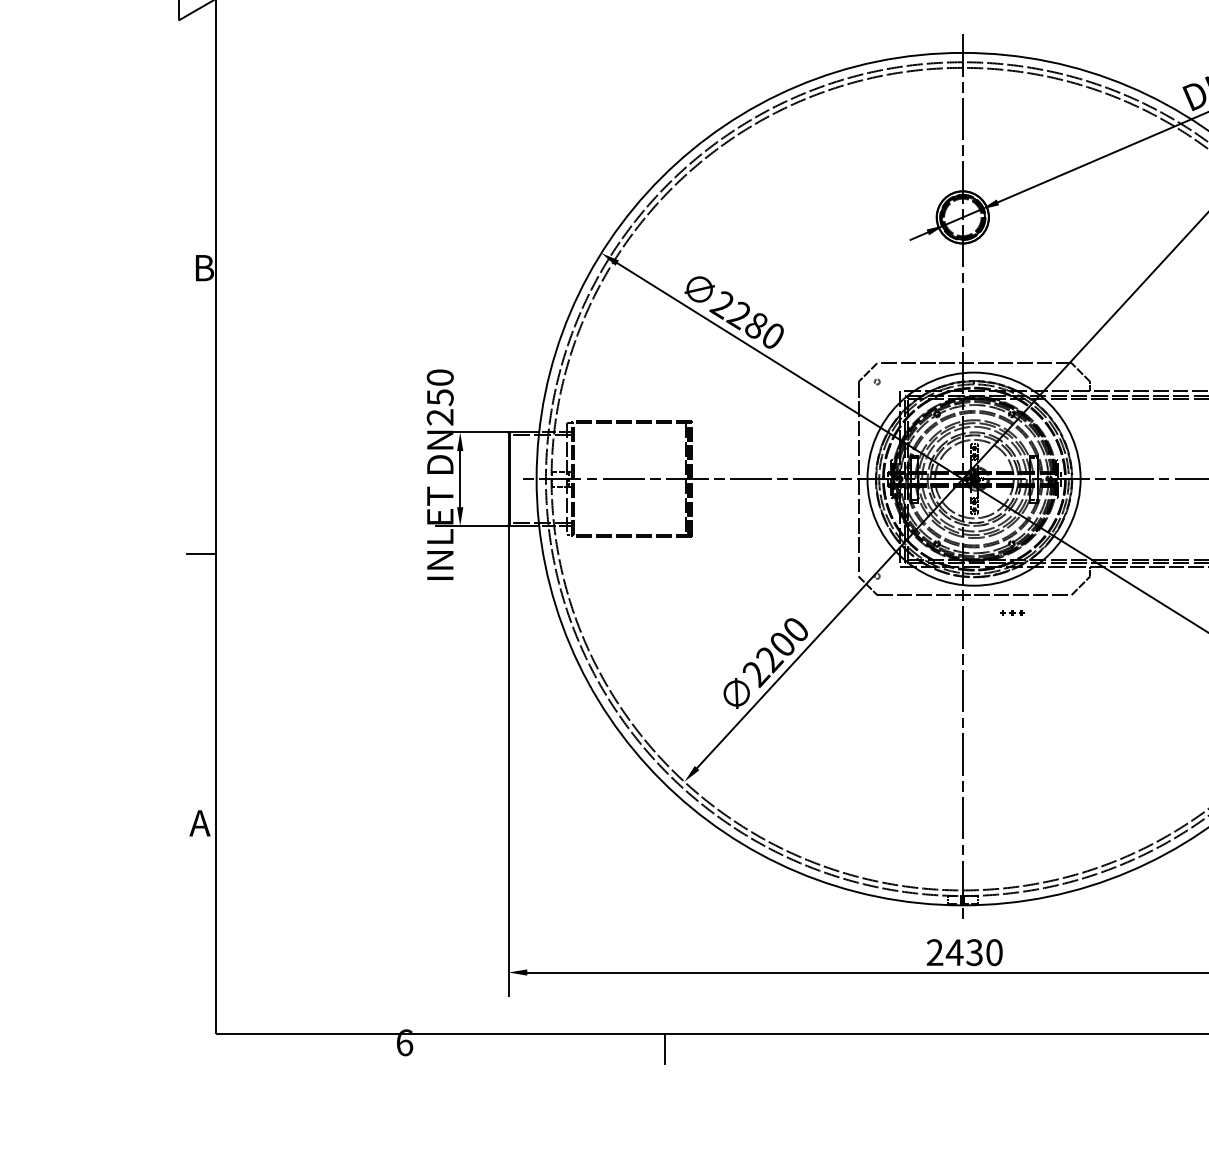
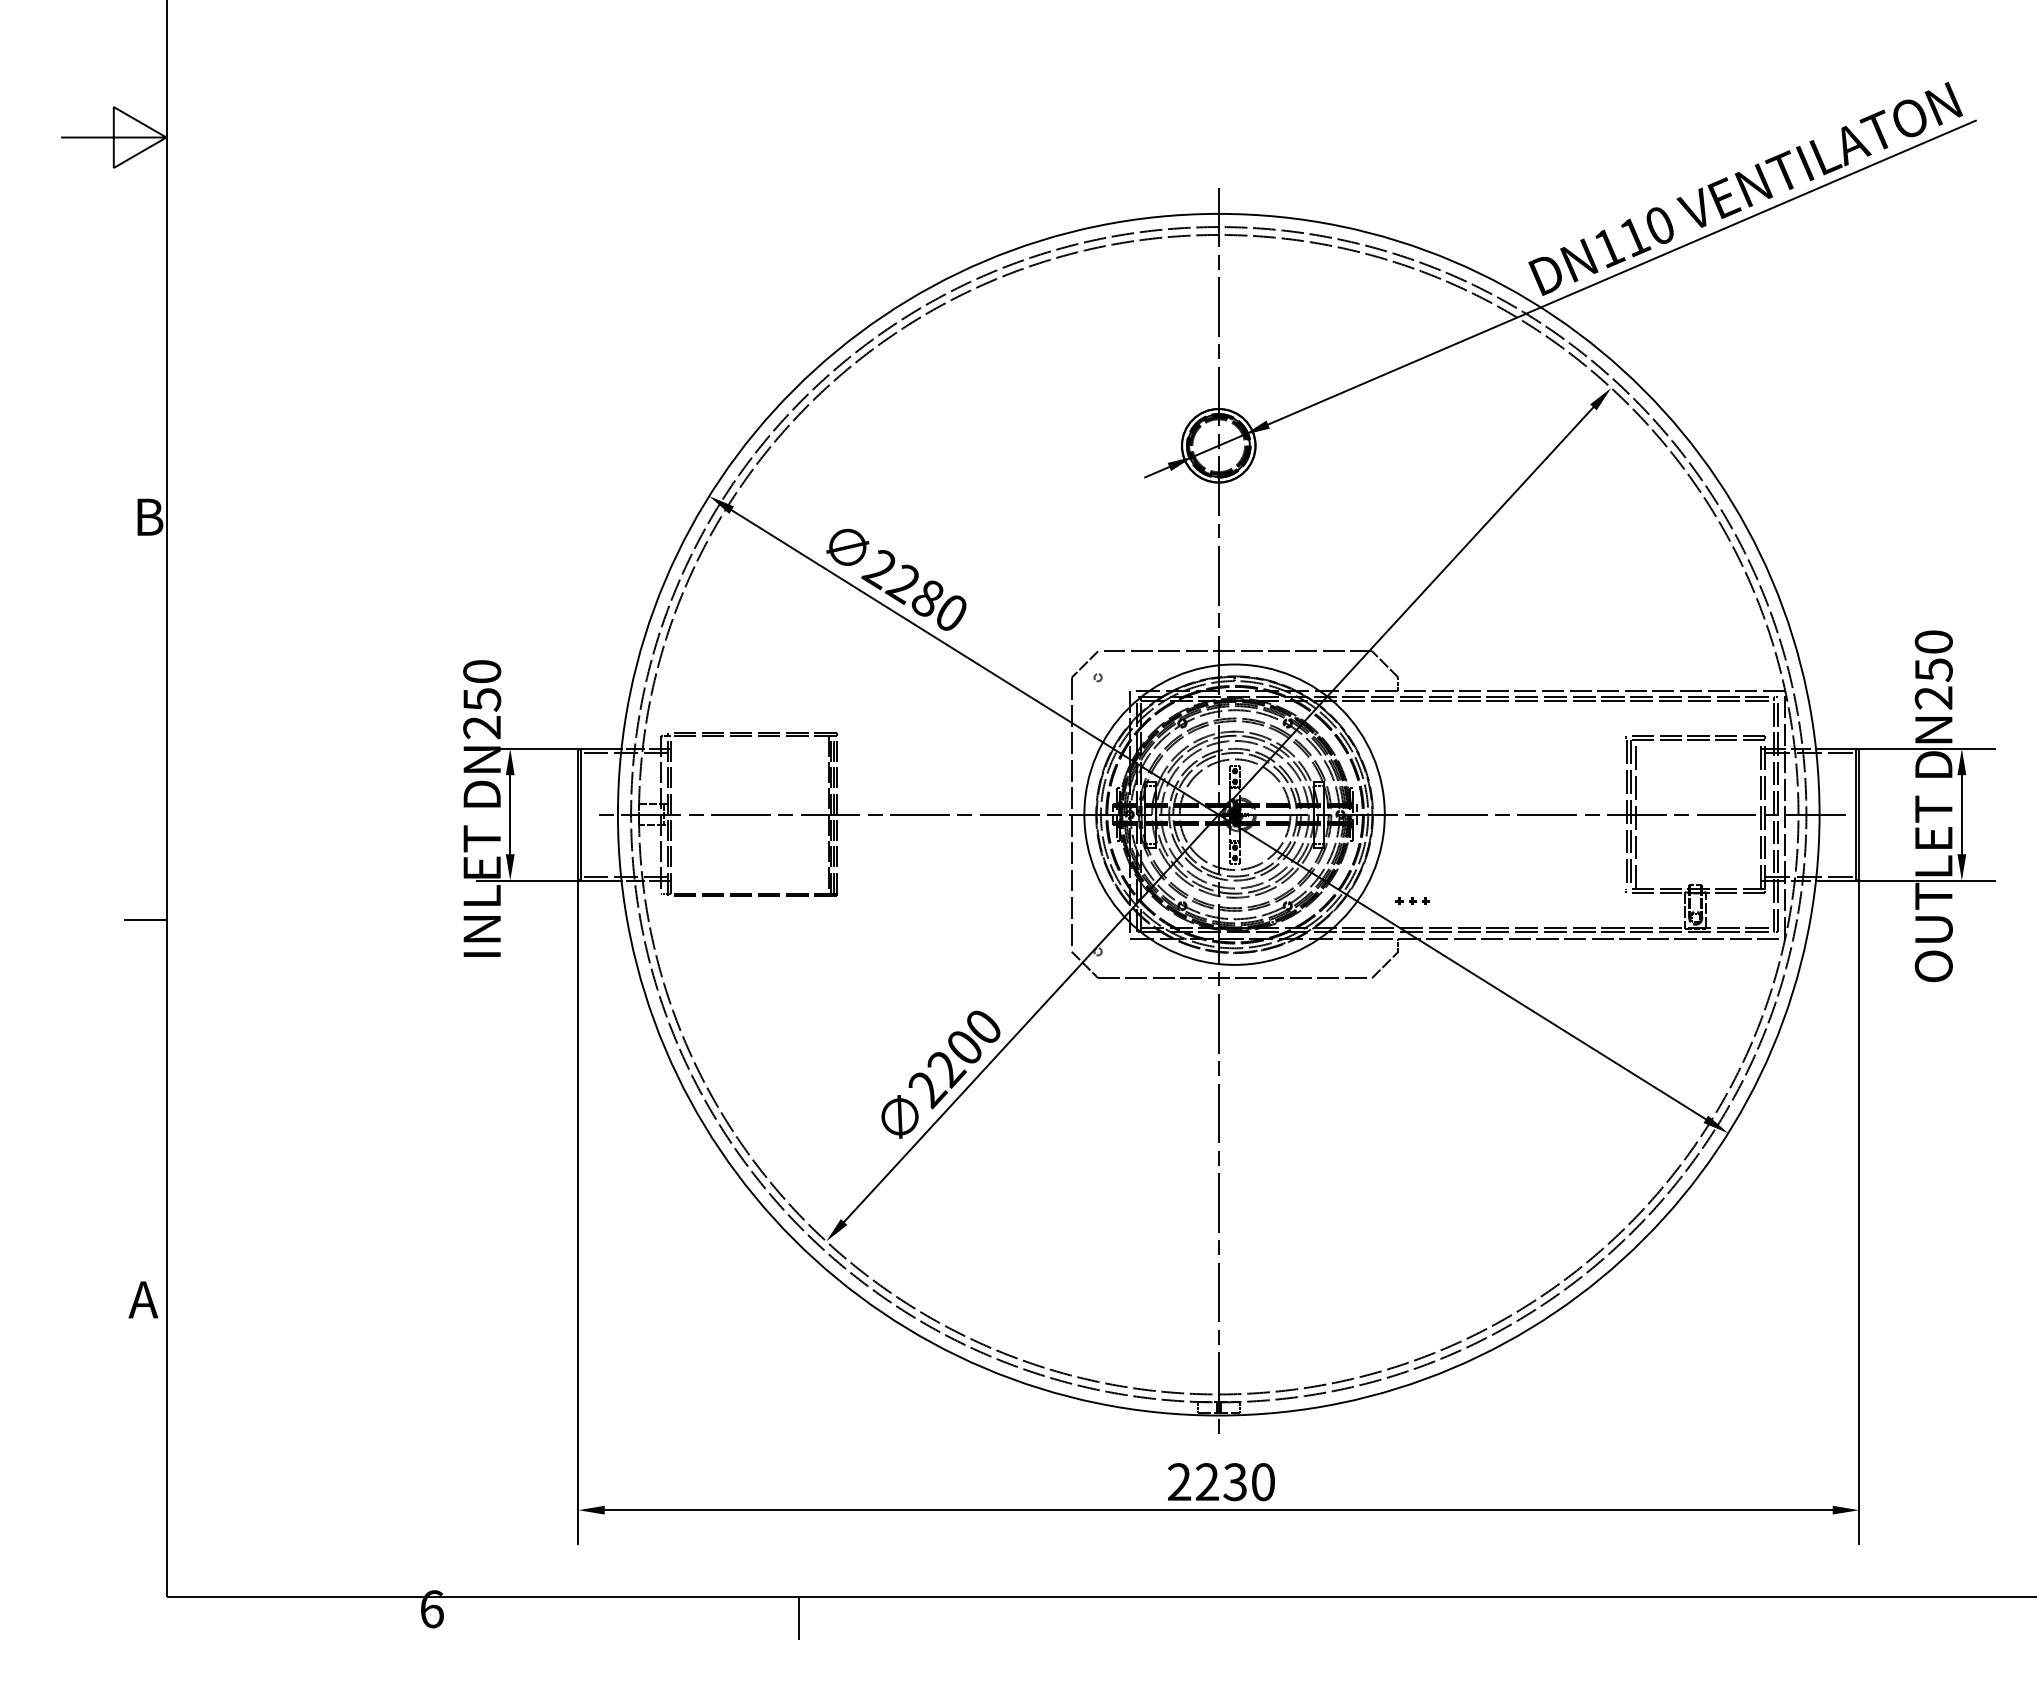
part: (1012, 612) -> (1412, 900), moved
text: (954, 952) -> (1206, 1481), 2430 -> 2230

